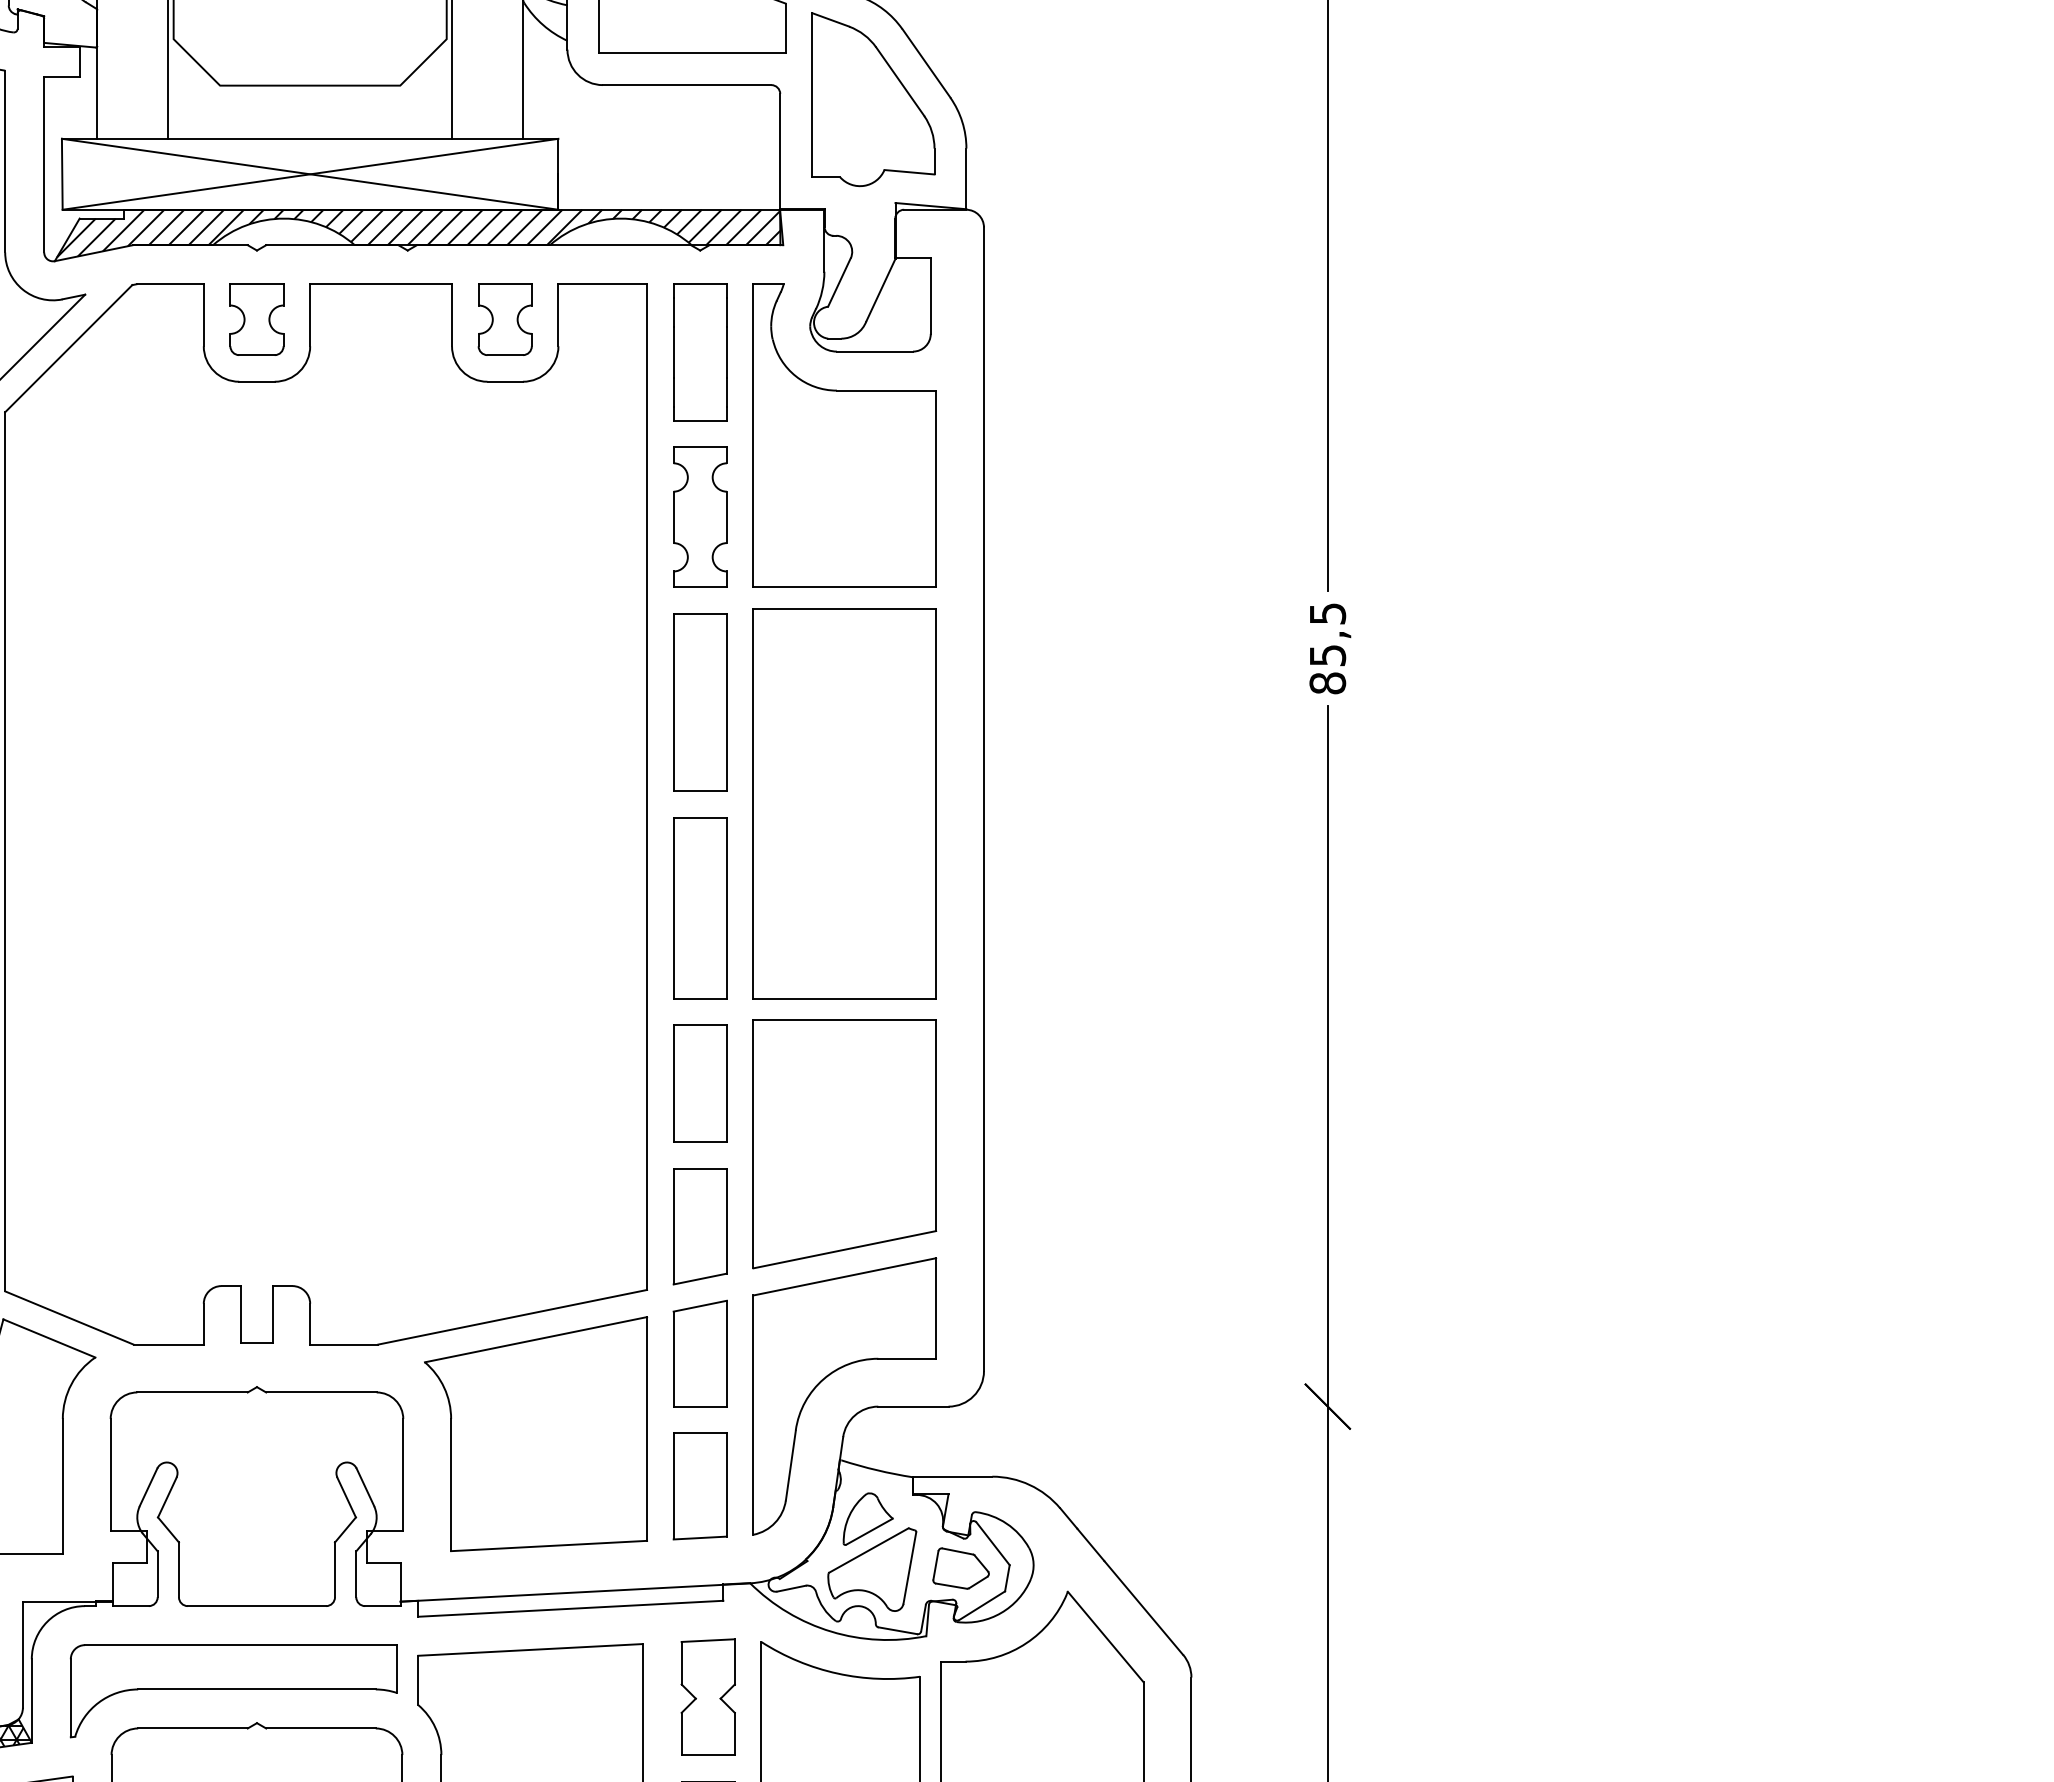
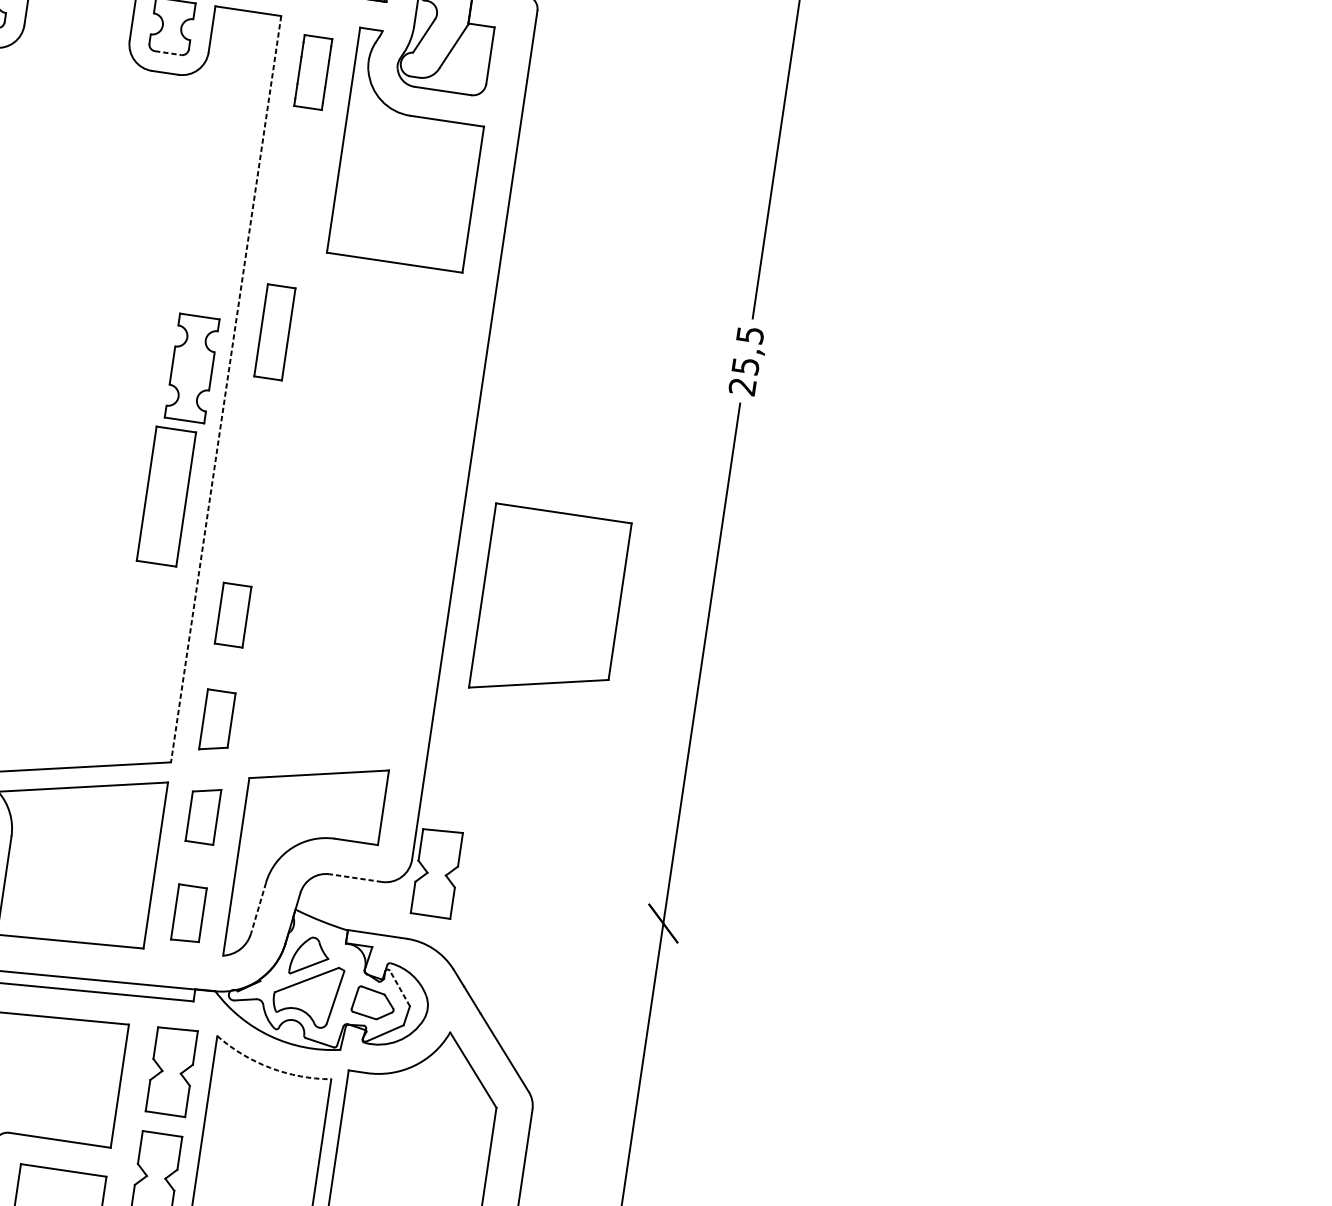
part: (700, 352) -> (313, 72), size x0.7
line: (505, 355) -> (168, 53), solid -> dashed
part: (700, 516) -> (192, 367), moved
text: (1327, 683) -> (742, 386), 85,5 -> 25,5
part: (700, 702) -> (275, 332), size x0.7
line: (647, 787) -> (226, 389), solid -> dashed
part: (844, 803) -> (370, 423), removed
part: (700, 908) -> (166, 496), moved
part: (700, 1083) -> (233, 615), size x0.7
part: (844, 1144) -> (550, 605), moved
part: (699, 1226) -> (216, 721), size x0.7
part: (699, 1353) -> (202, 815), size x0.7
part: (1018, 1383) -> (436, 872), added
line: (912, 1406) -> (355, 877), solid -> dashed
line: (790, 1466) -> (258, 909), solid -> dashed
part: (699, 1486) -> (188, 913), size x0.7
line: (992, 1543) -> (399, 988), solid -> dashed
arc: (837, 1673) -> (270, 1067), solid -> dashed

